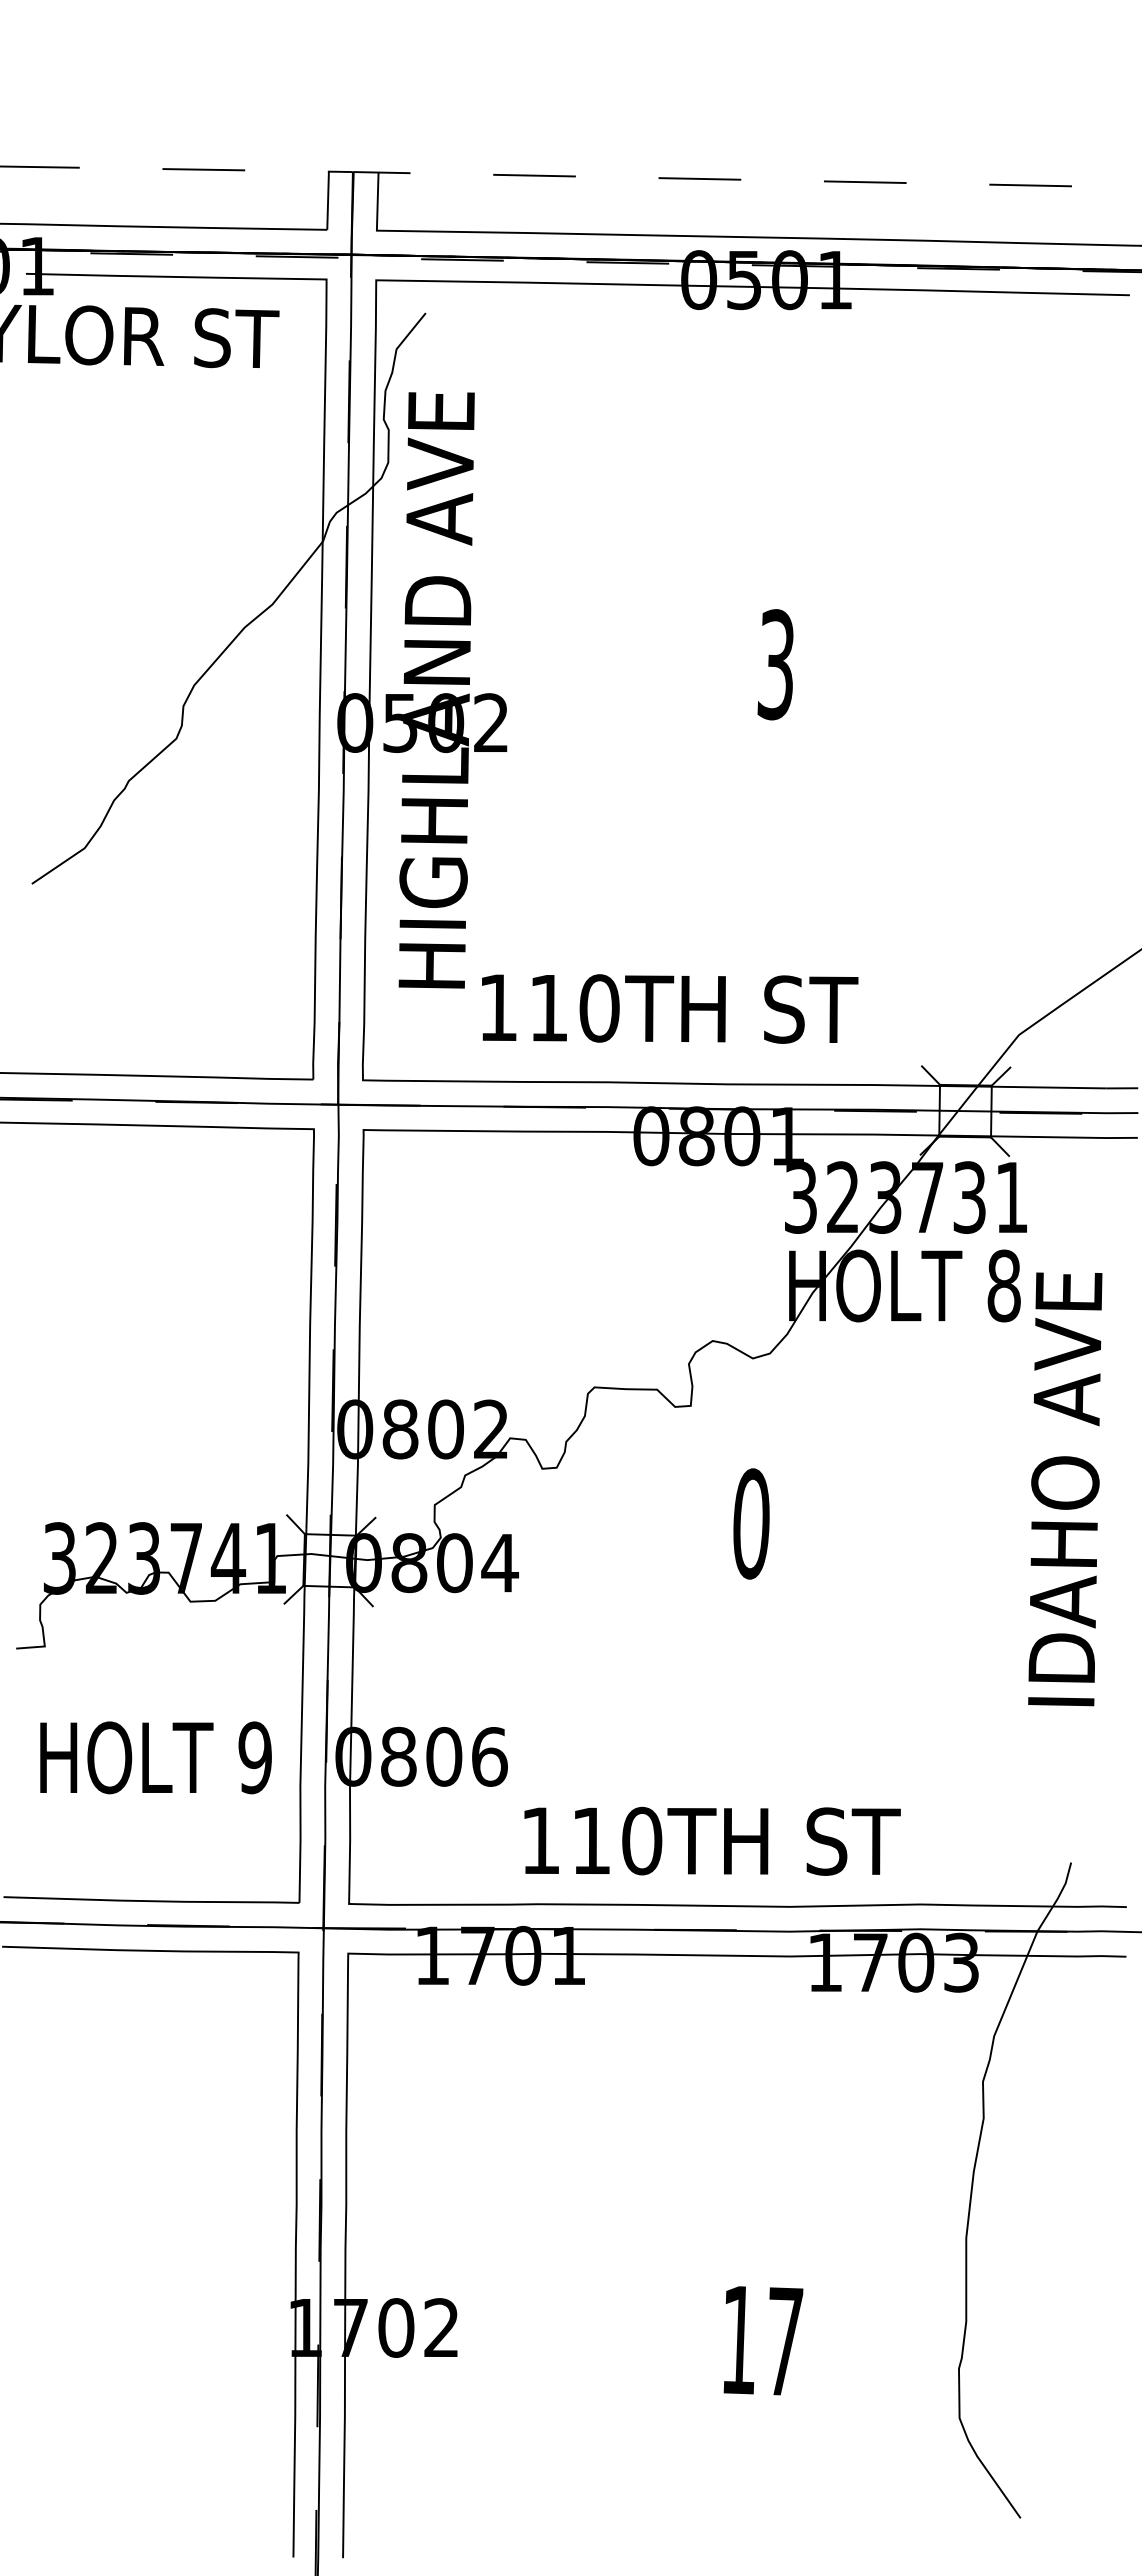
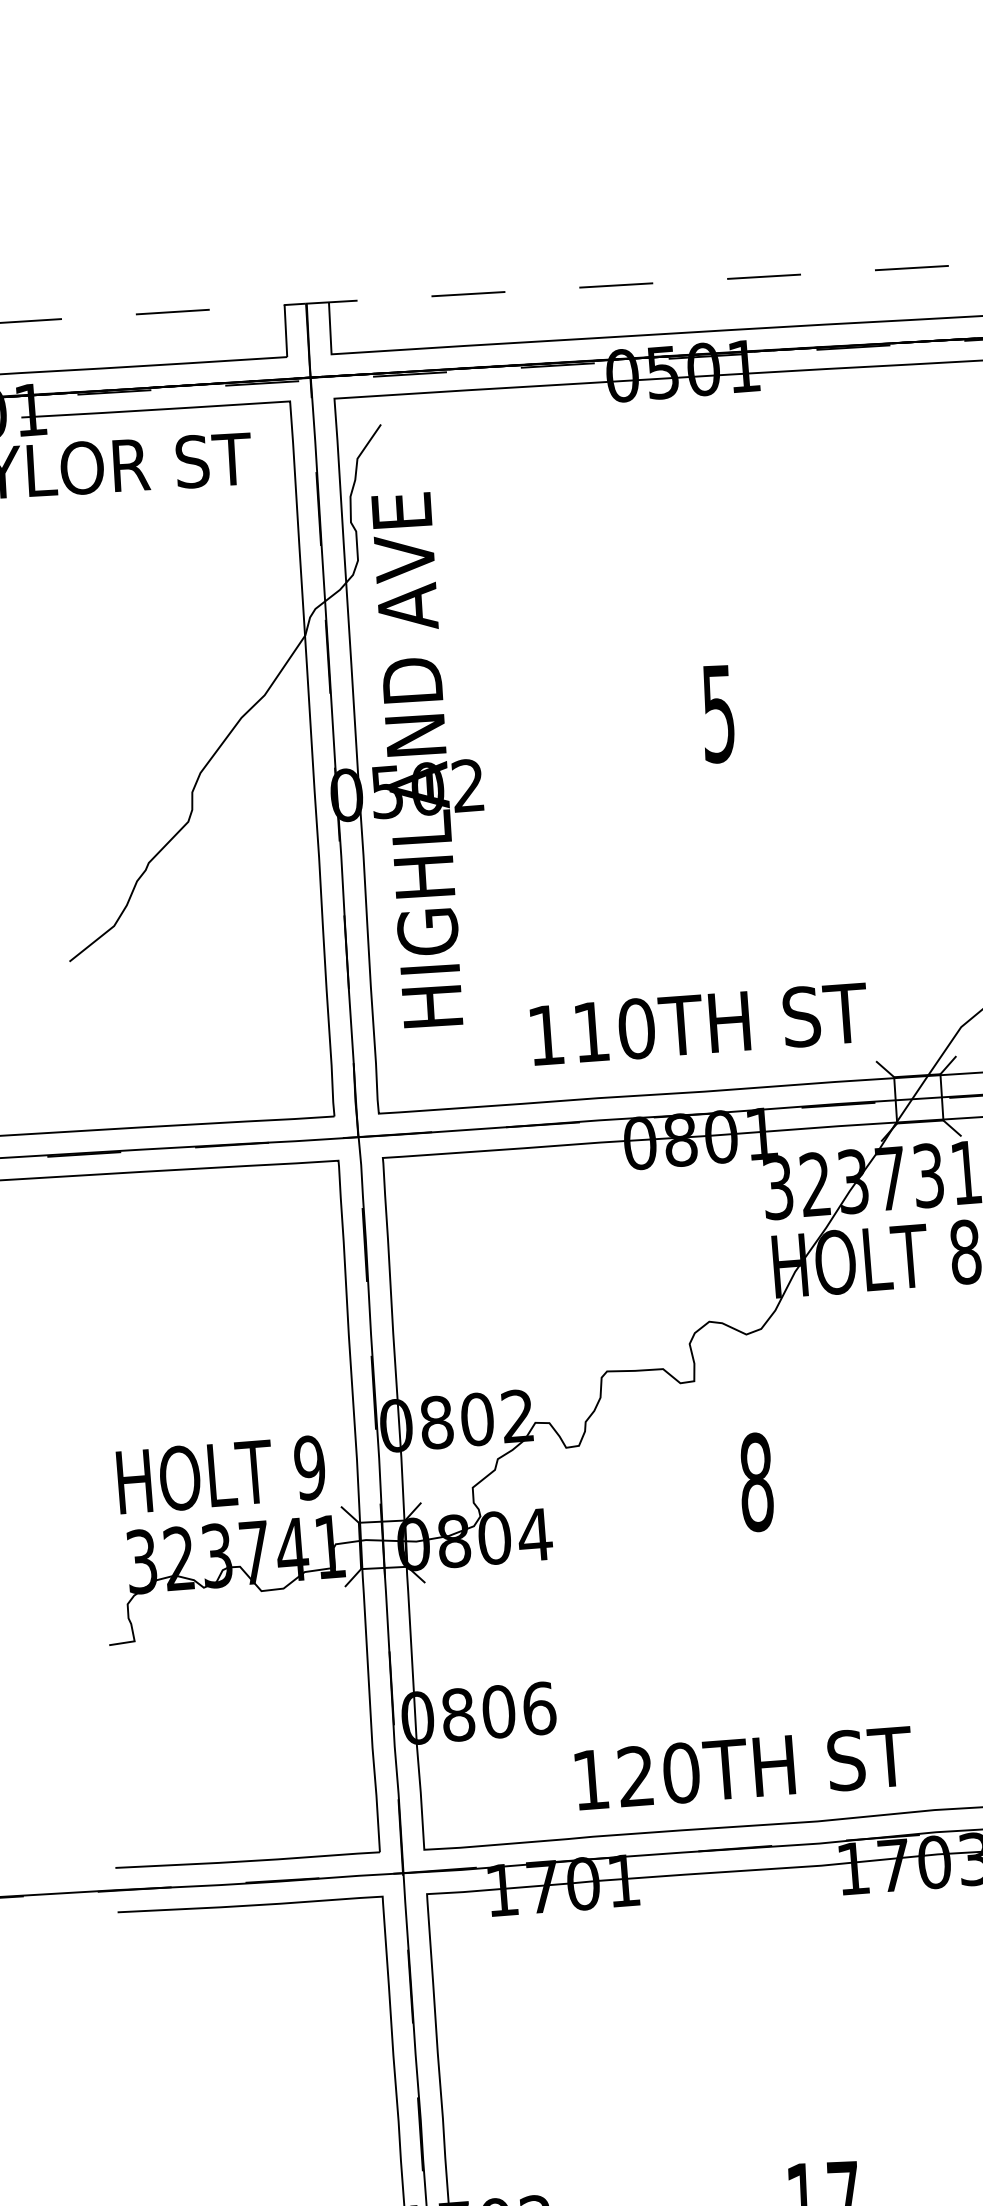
text: (775, 664) -> (717, 713), 3 -> 5
text: (670, 1008) -> (700, 1023), moved
text: (750, 1523) -> (755, 1481), 0 -> 8
text: (155, 1757) -> (220, 1474), moved
text: (590, 1839) -> (635, 1775), 110TH -> 120TH

